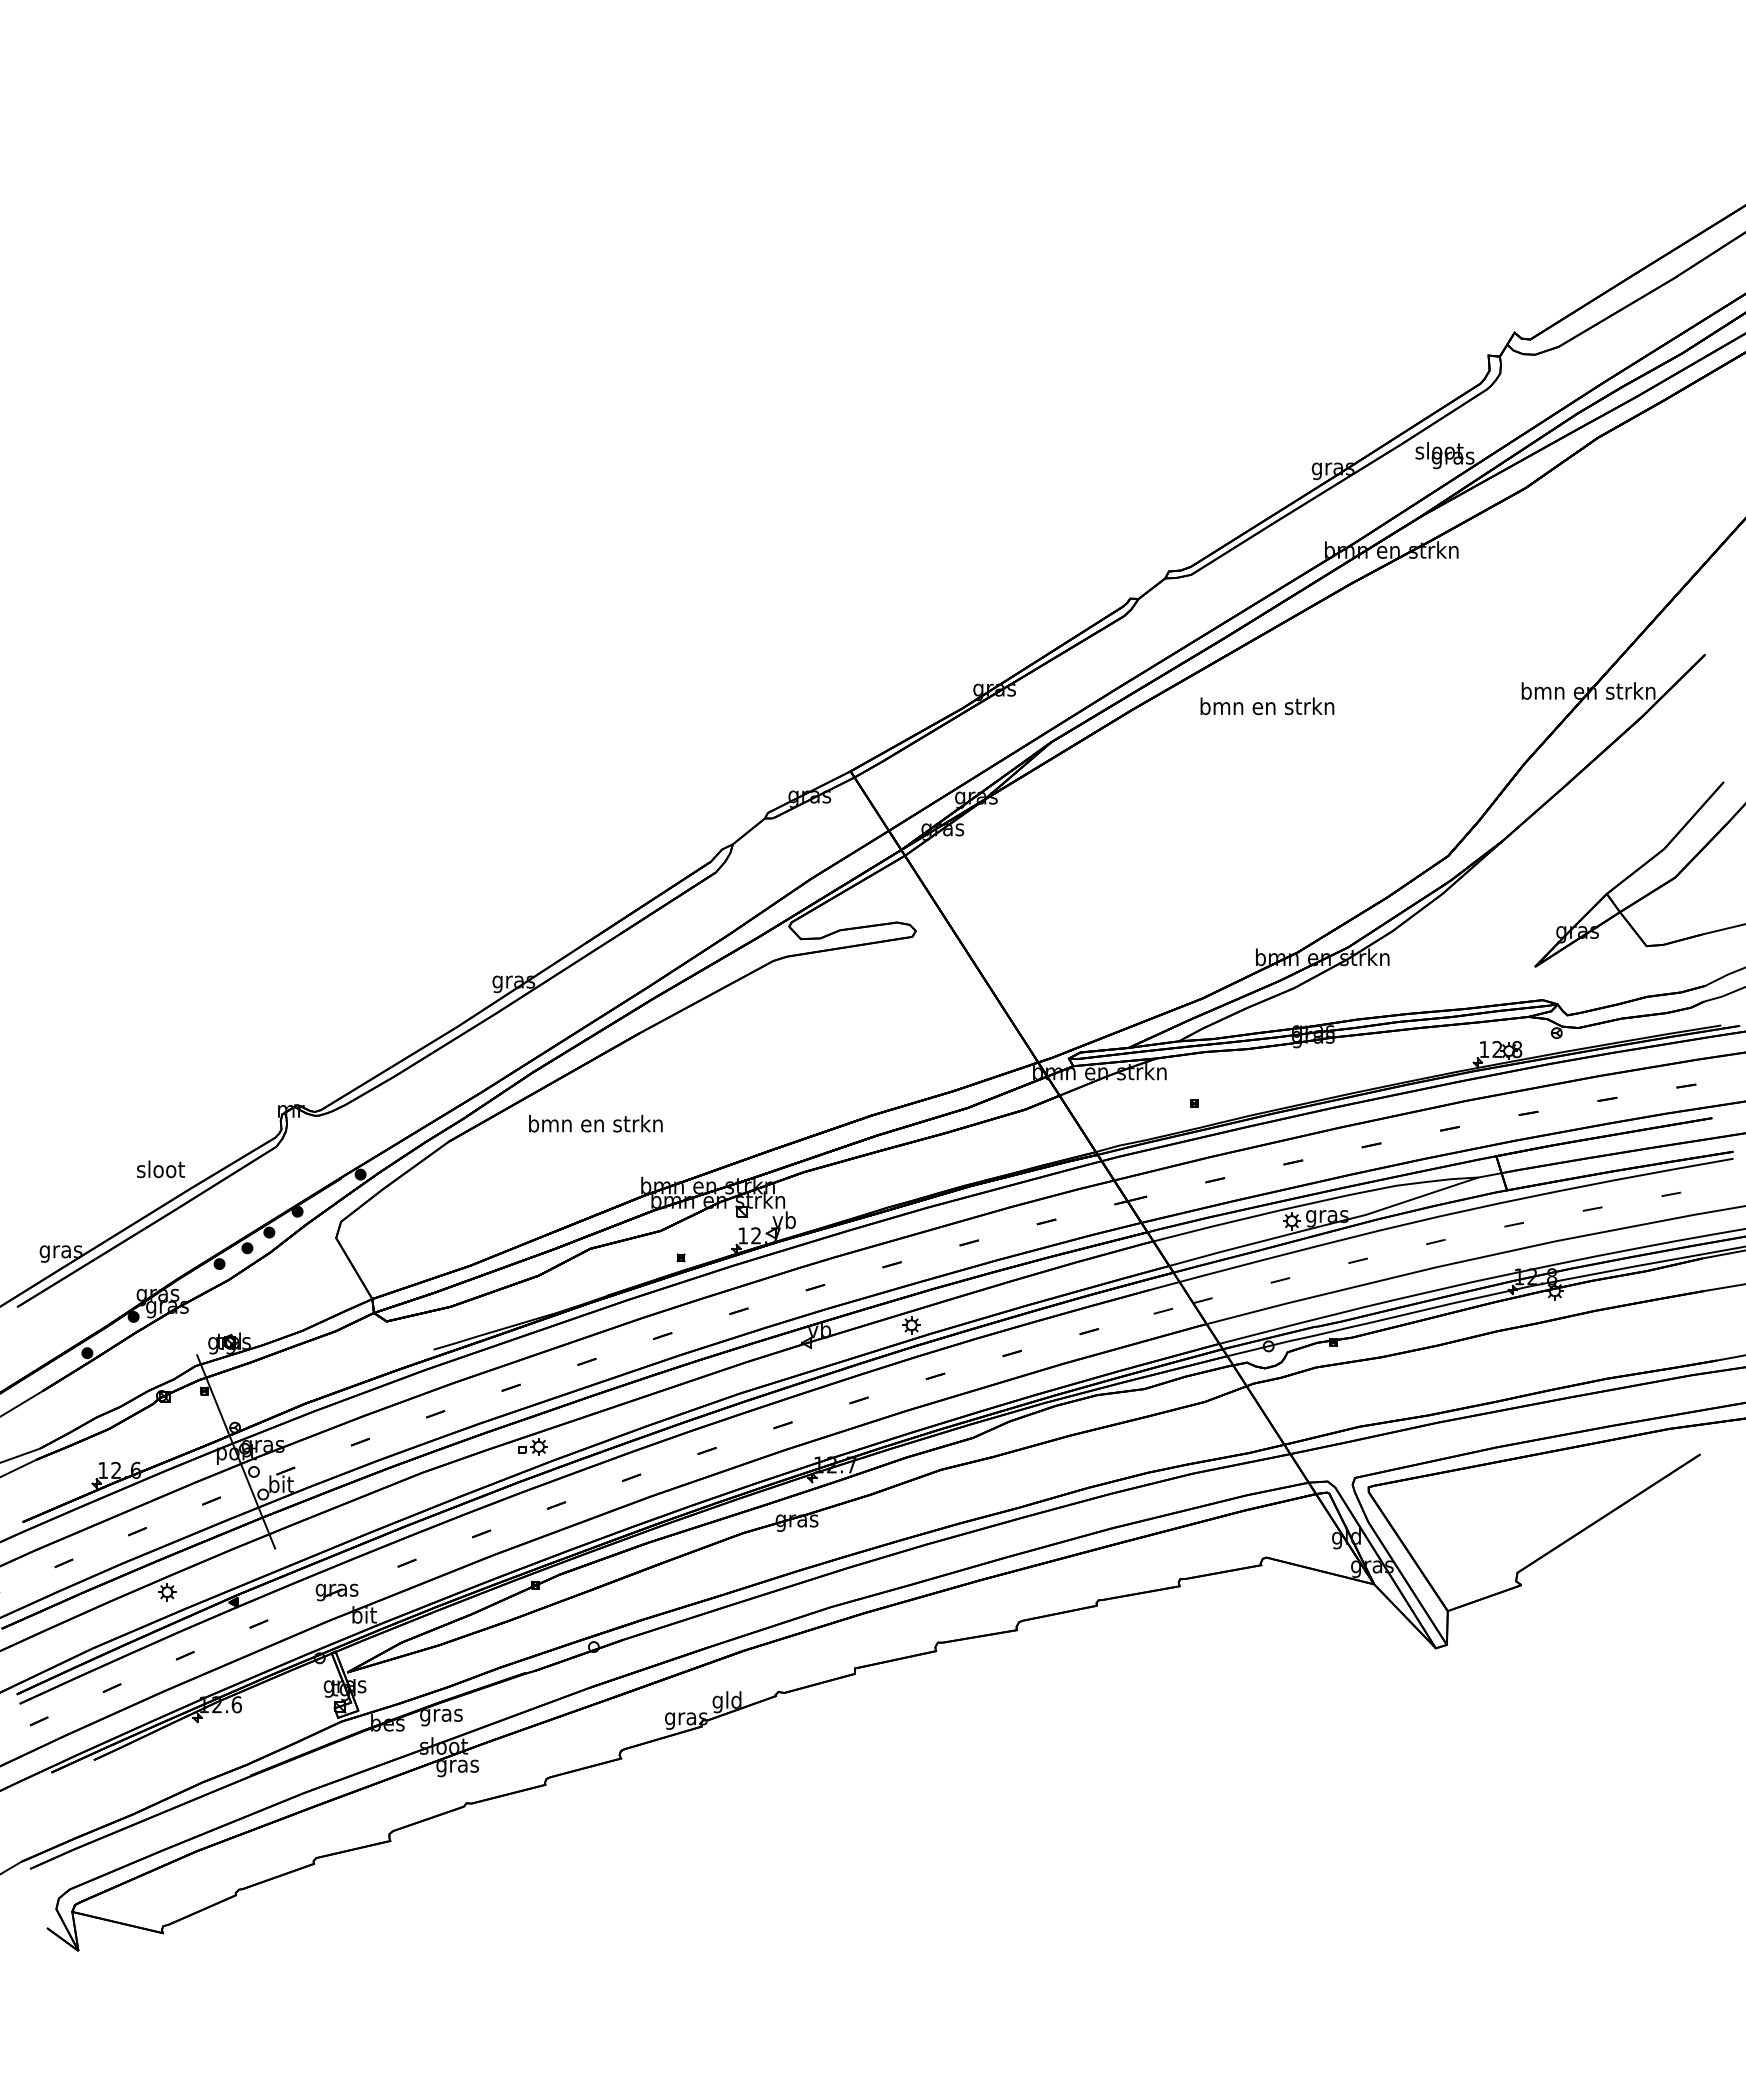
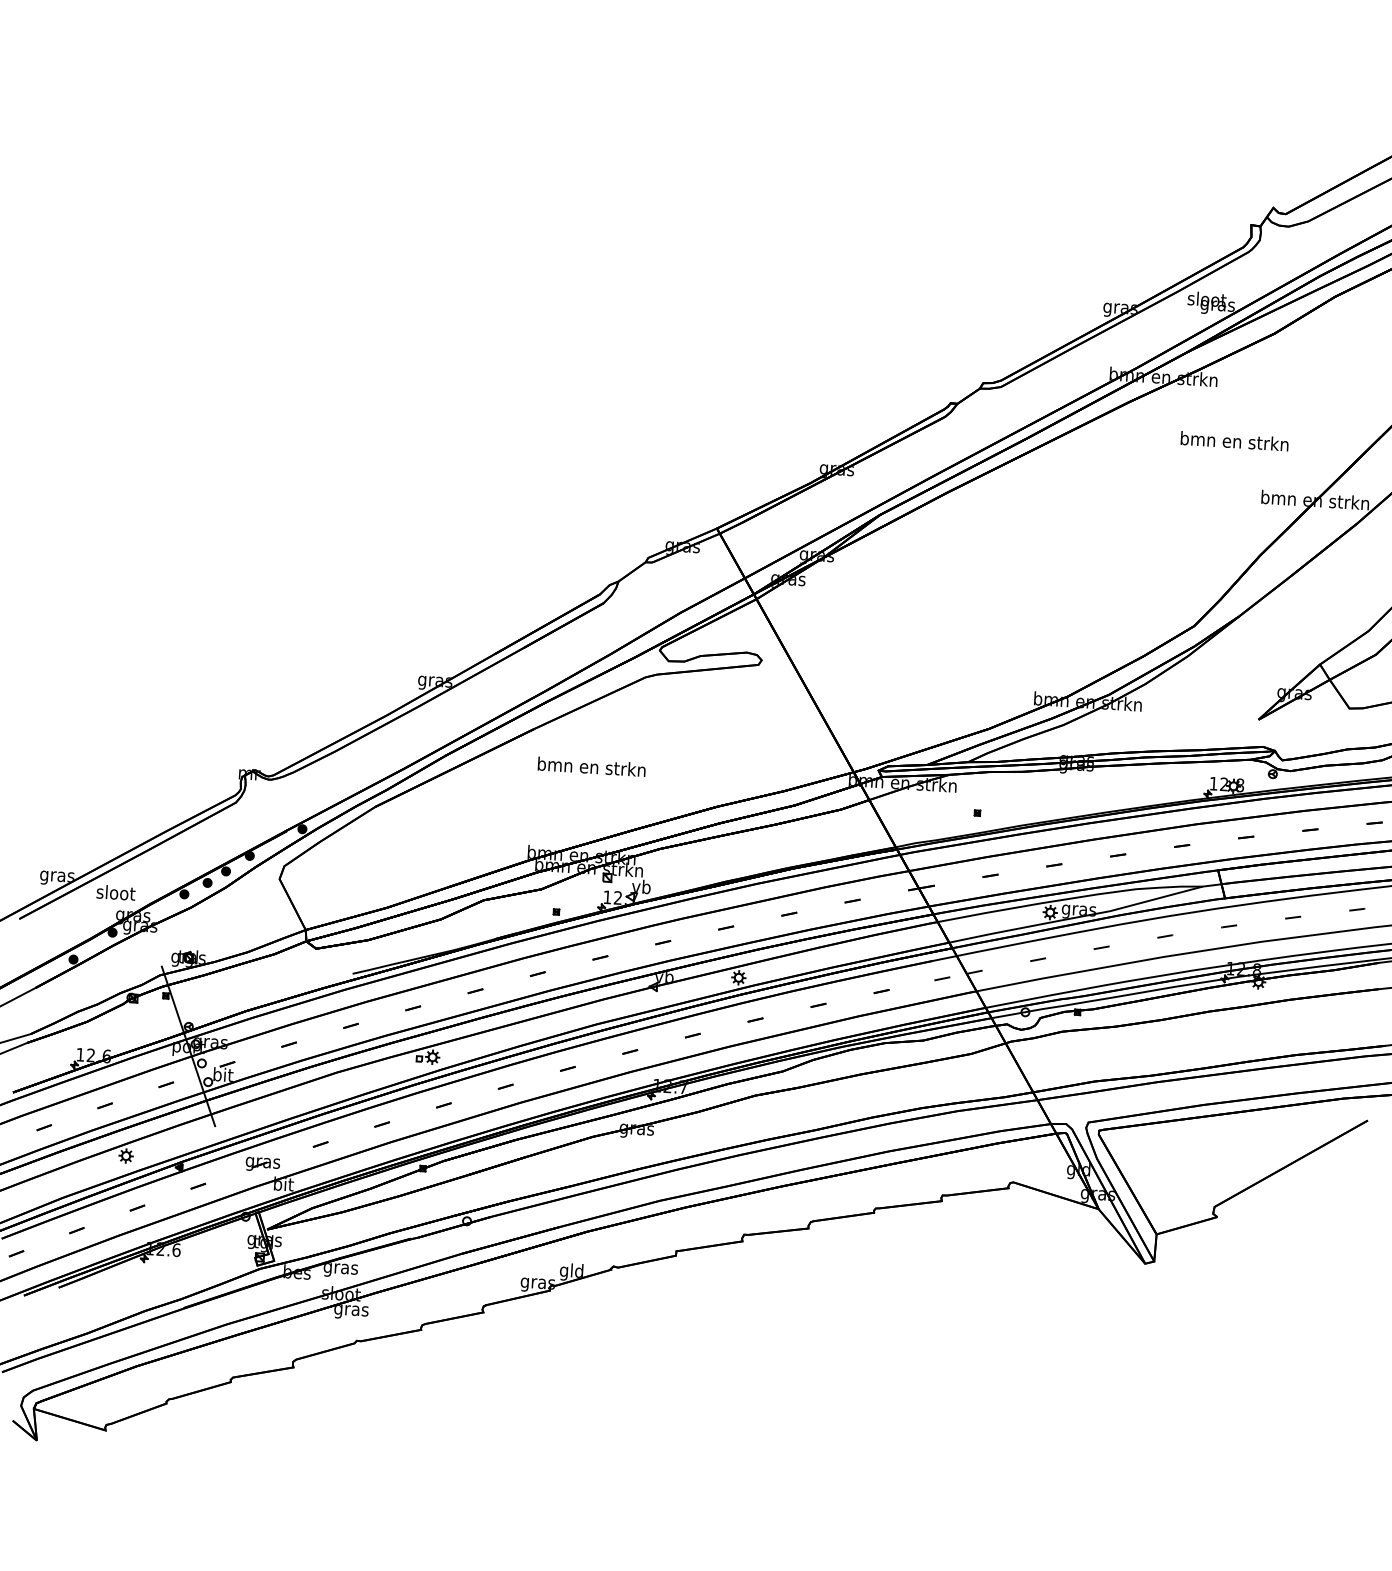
text: (1267, 706) -> (1234, 441), moved
text: (595, 1123) -> (591, 766), moved
text: (160, 1169) -> (115, 892), moved

